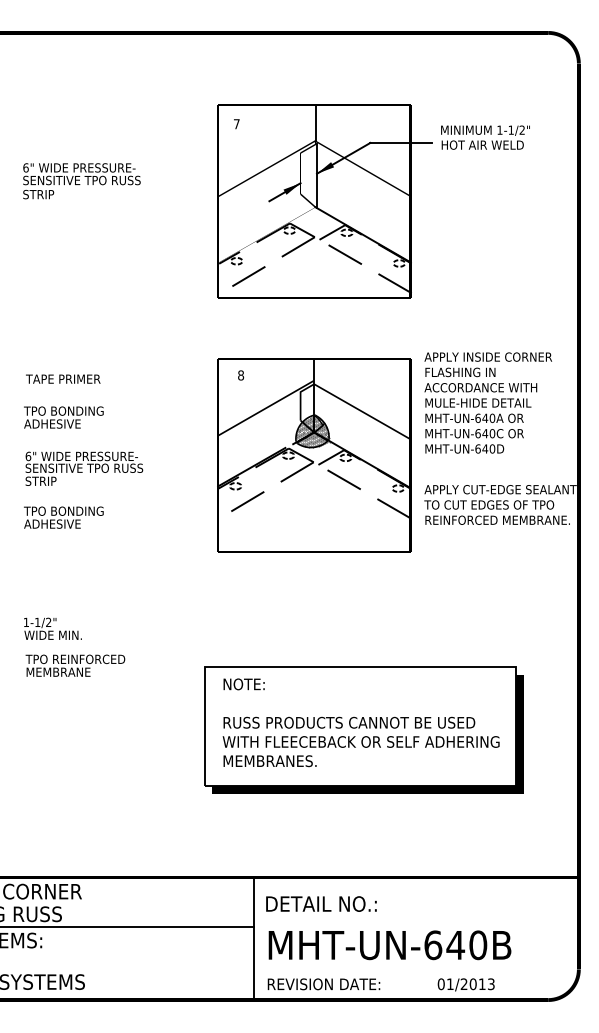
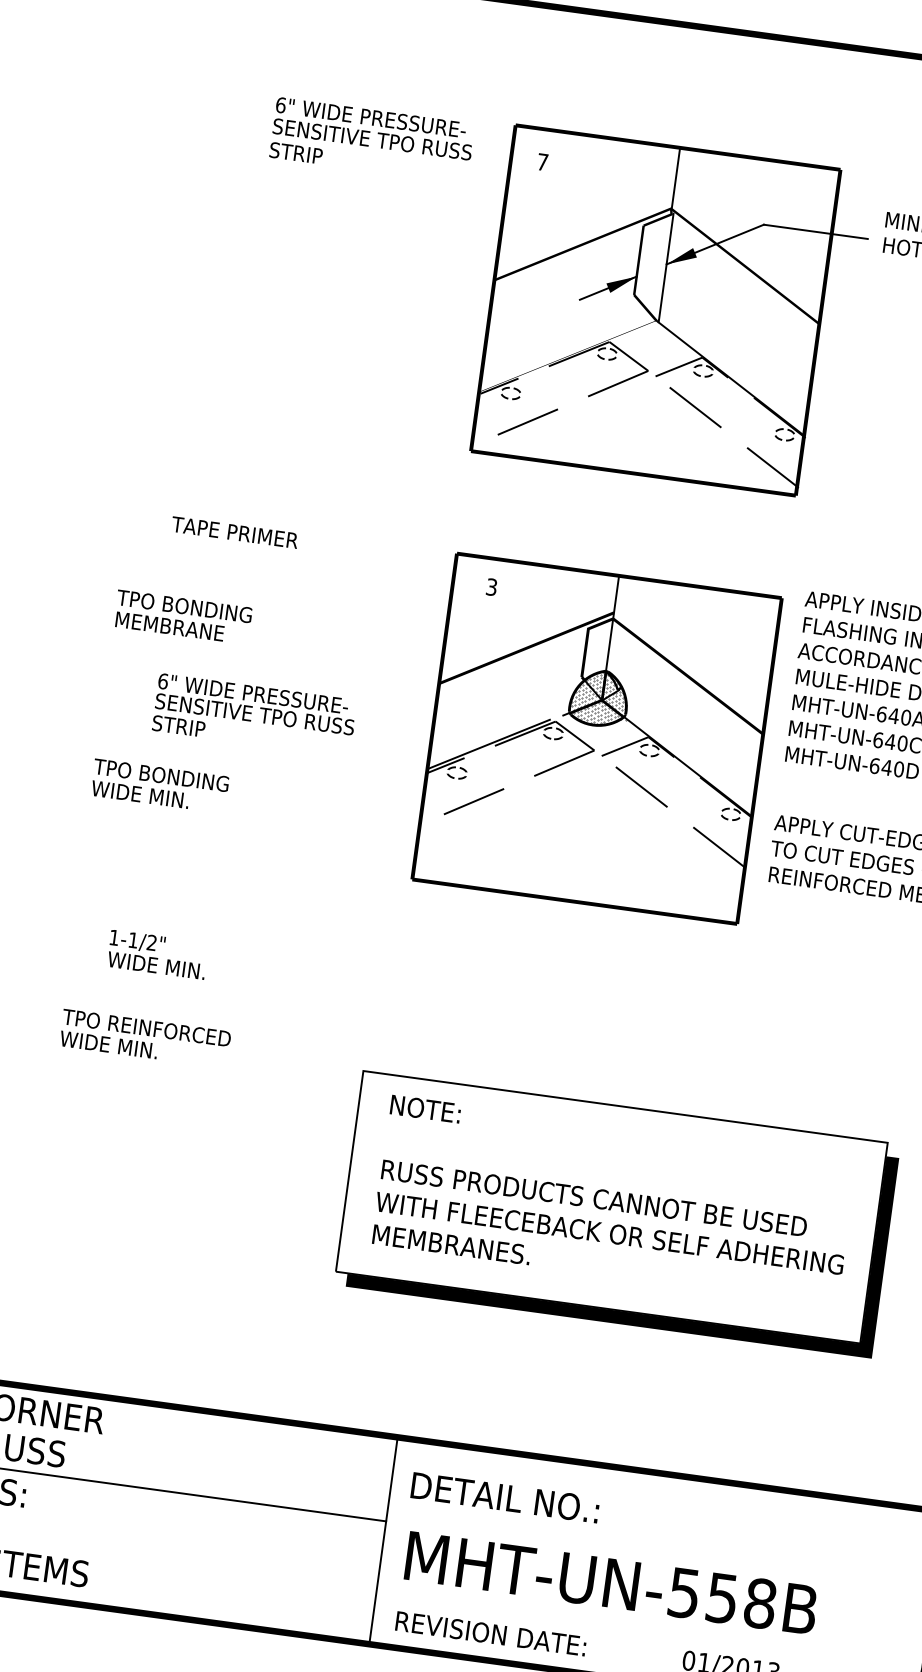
text: (81, 181) -> (371, 141), moved
text: (241, 375) -> (492, 587), 8 -> 3
text: (63, 378) -> (235, 531), moved
text: (56, 423) -> (169, 625), ADHESIVE -> MEMBRANE
text: (84, 468) -> (255, 714), moved
text: (52, 523) -> (139, 793), ADHESIVE -> WIDE MIN.
text: (52, 628) -> (156, 953), moved
text: (58, 671) -> (115, 1044), MEMBRANE -> WIDE MIN.
text: (455, 945) -> (721, 1598), MHT-UN-640B -> MHT-UN-558B

